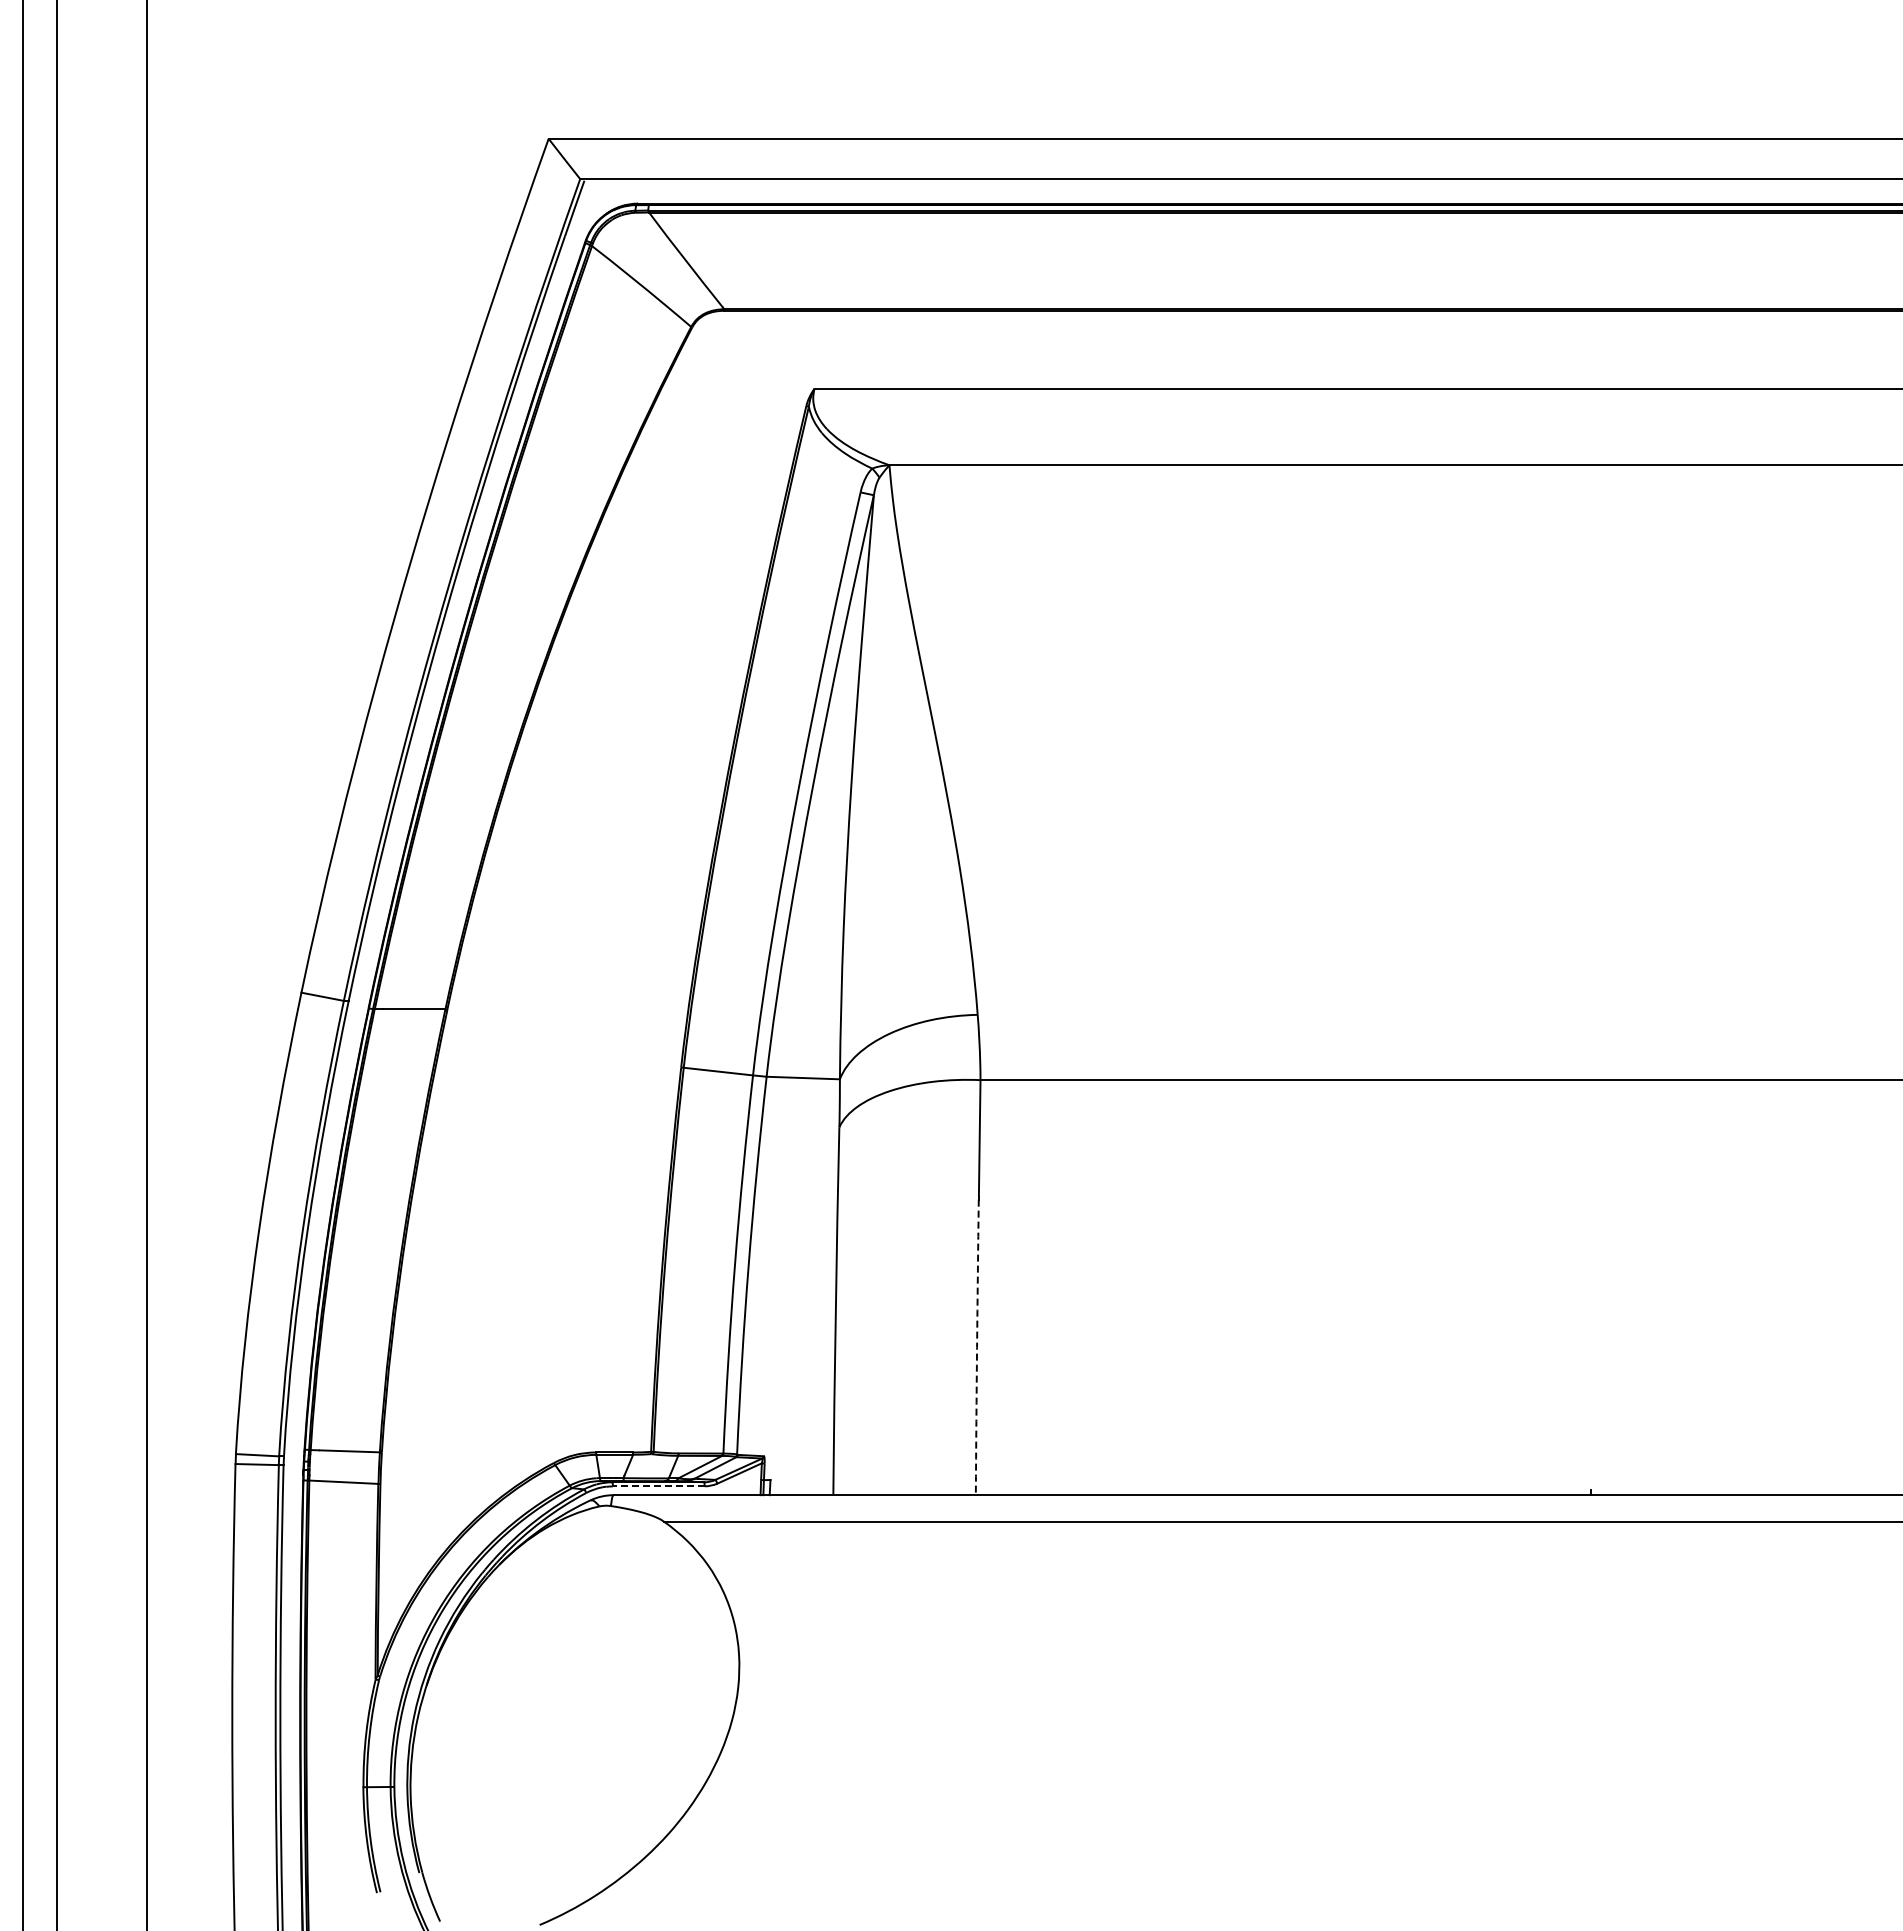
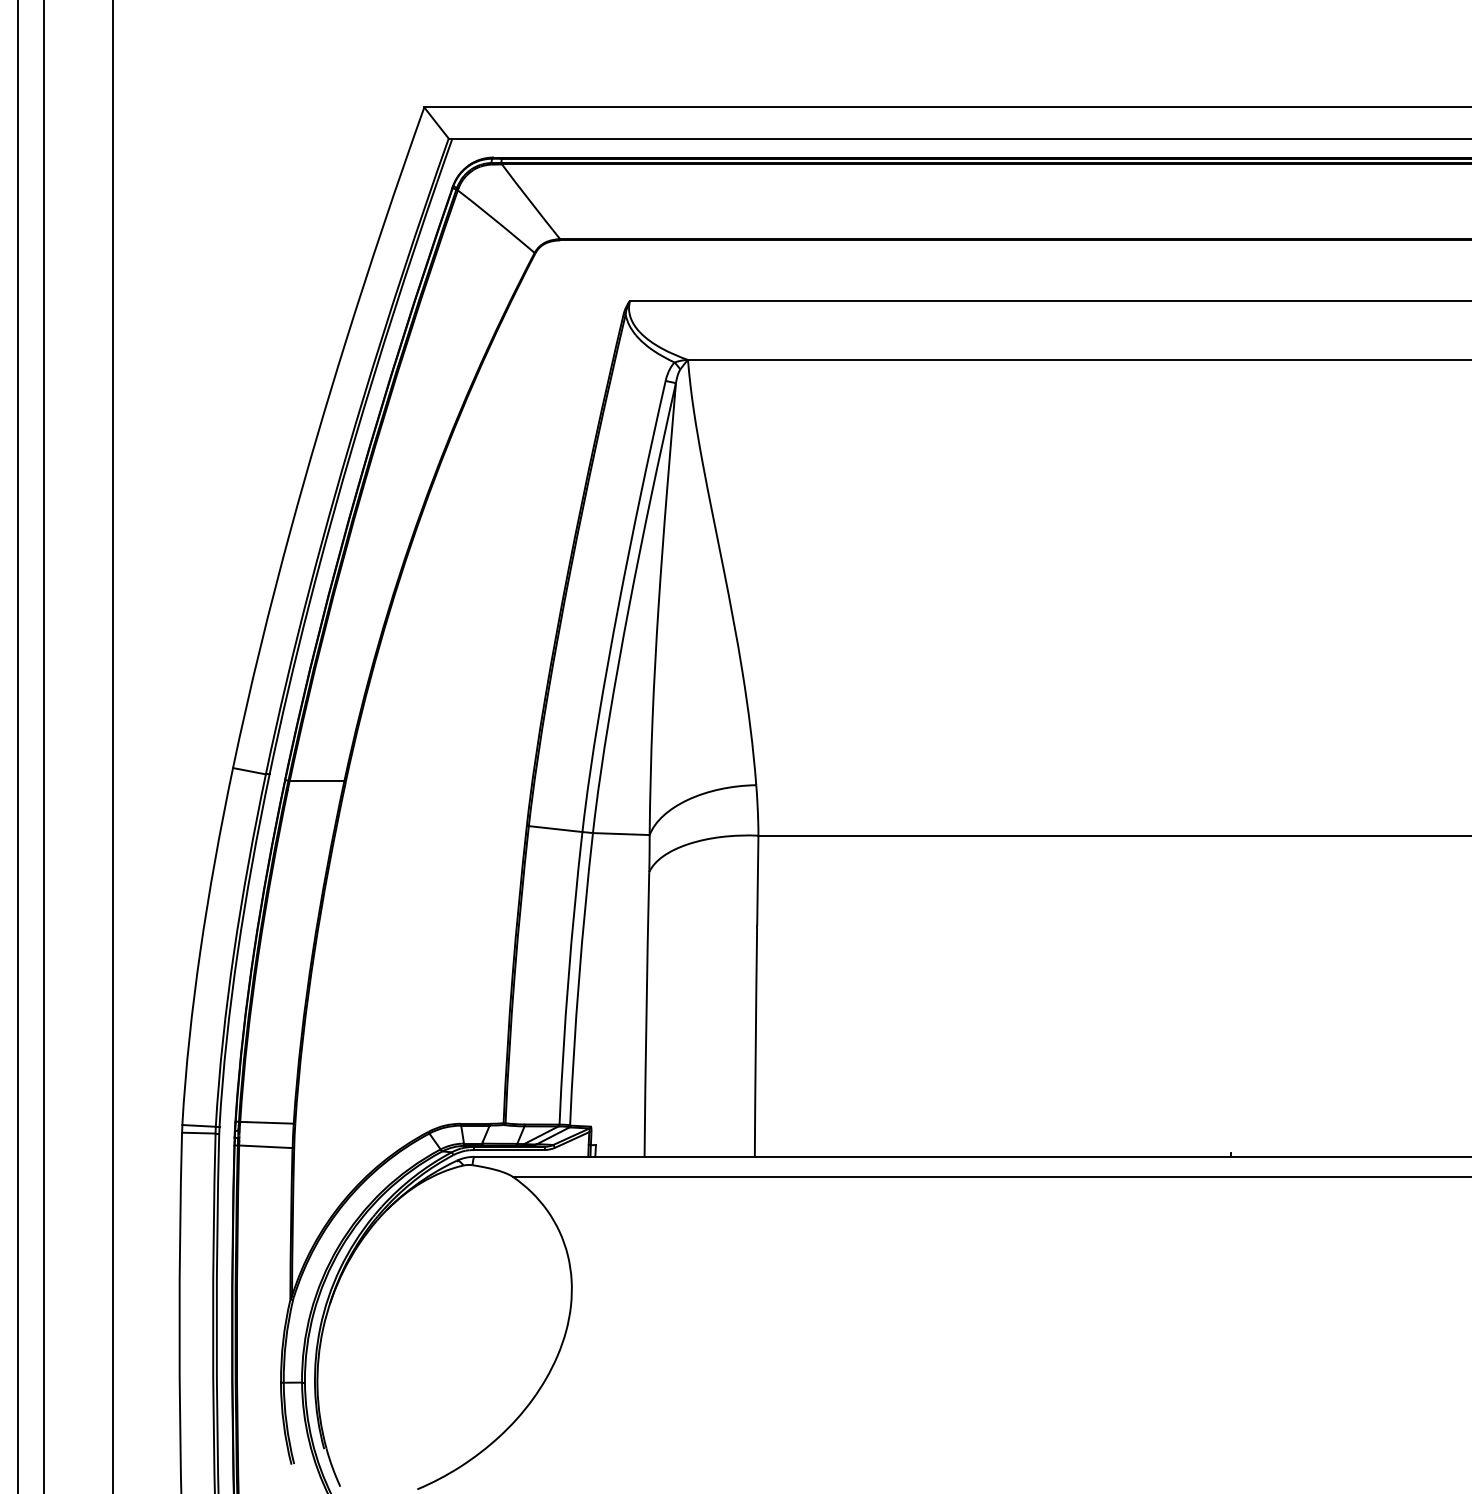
arc: (977, 1347) -> (756, 1042), dashed -> solid
line: (658, 1486) -> (509, 1150), dashed -> solid

